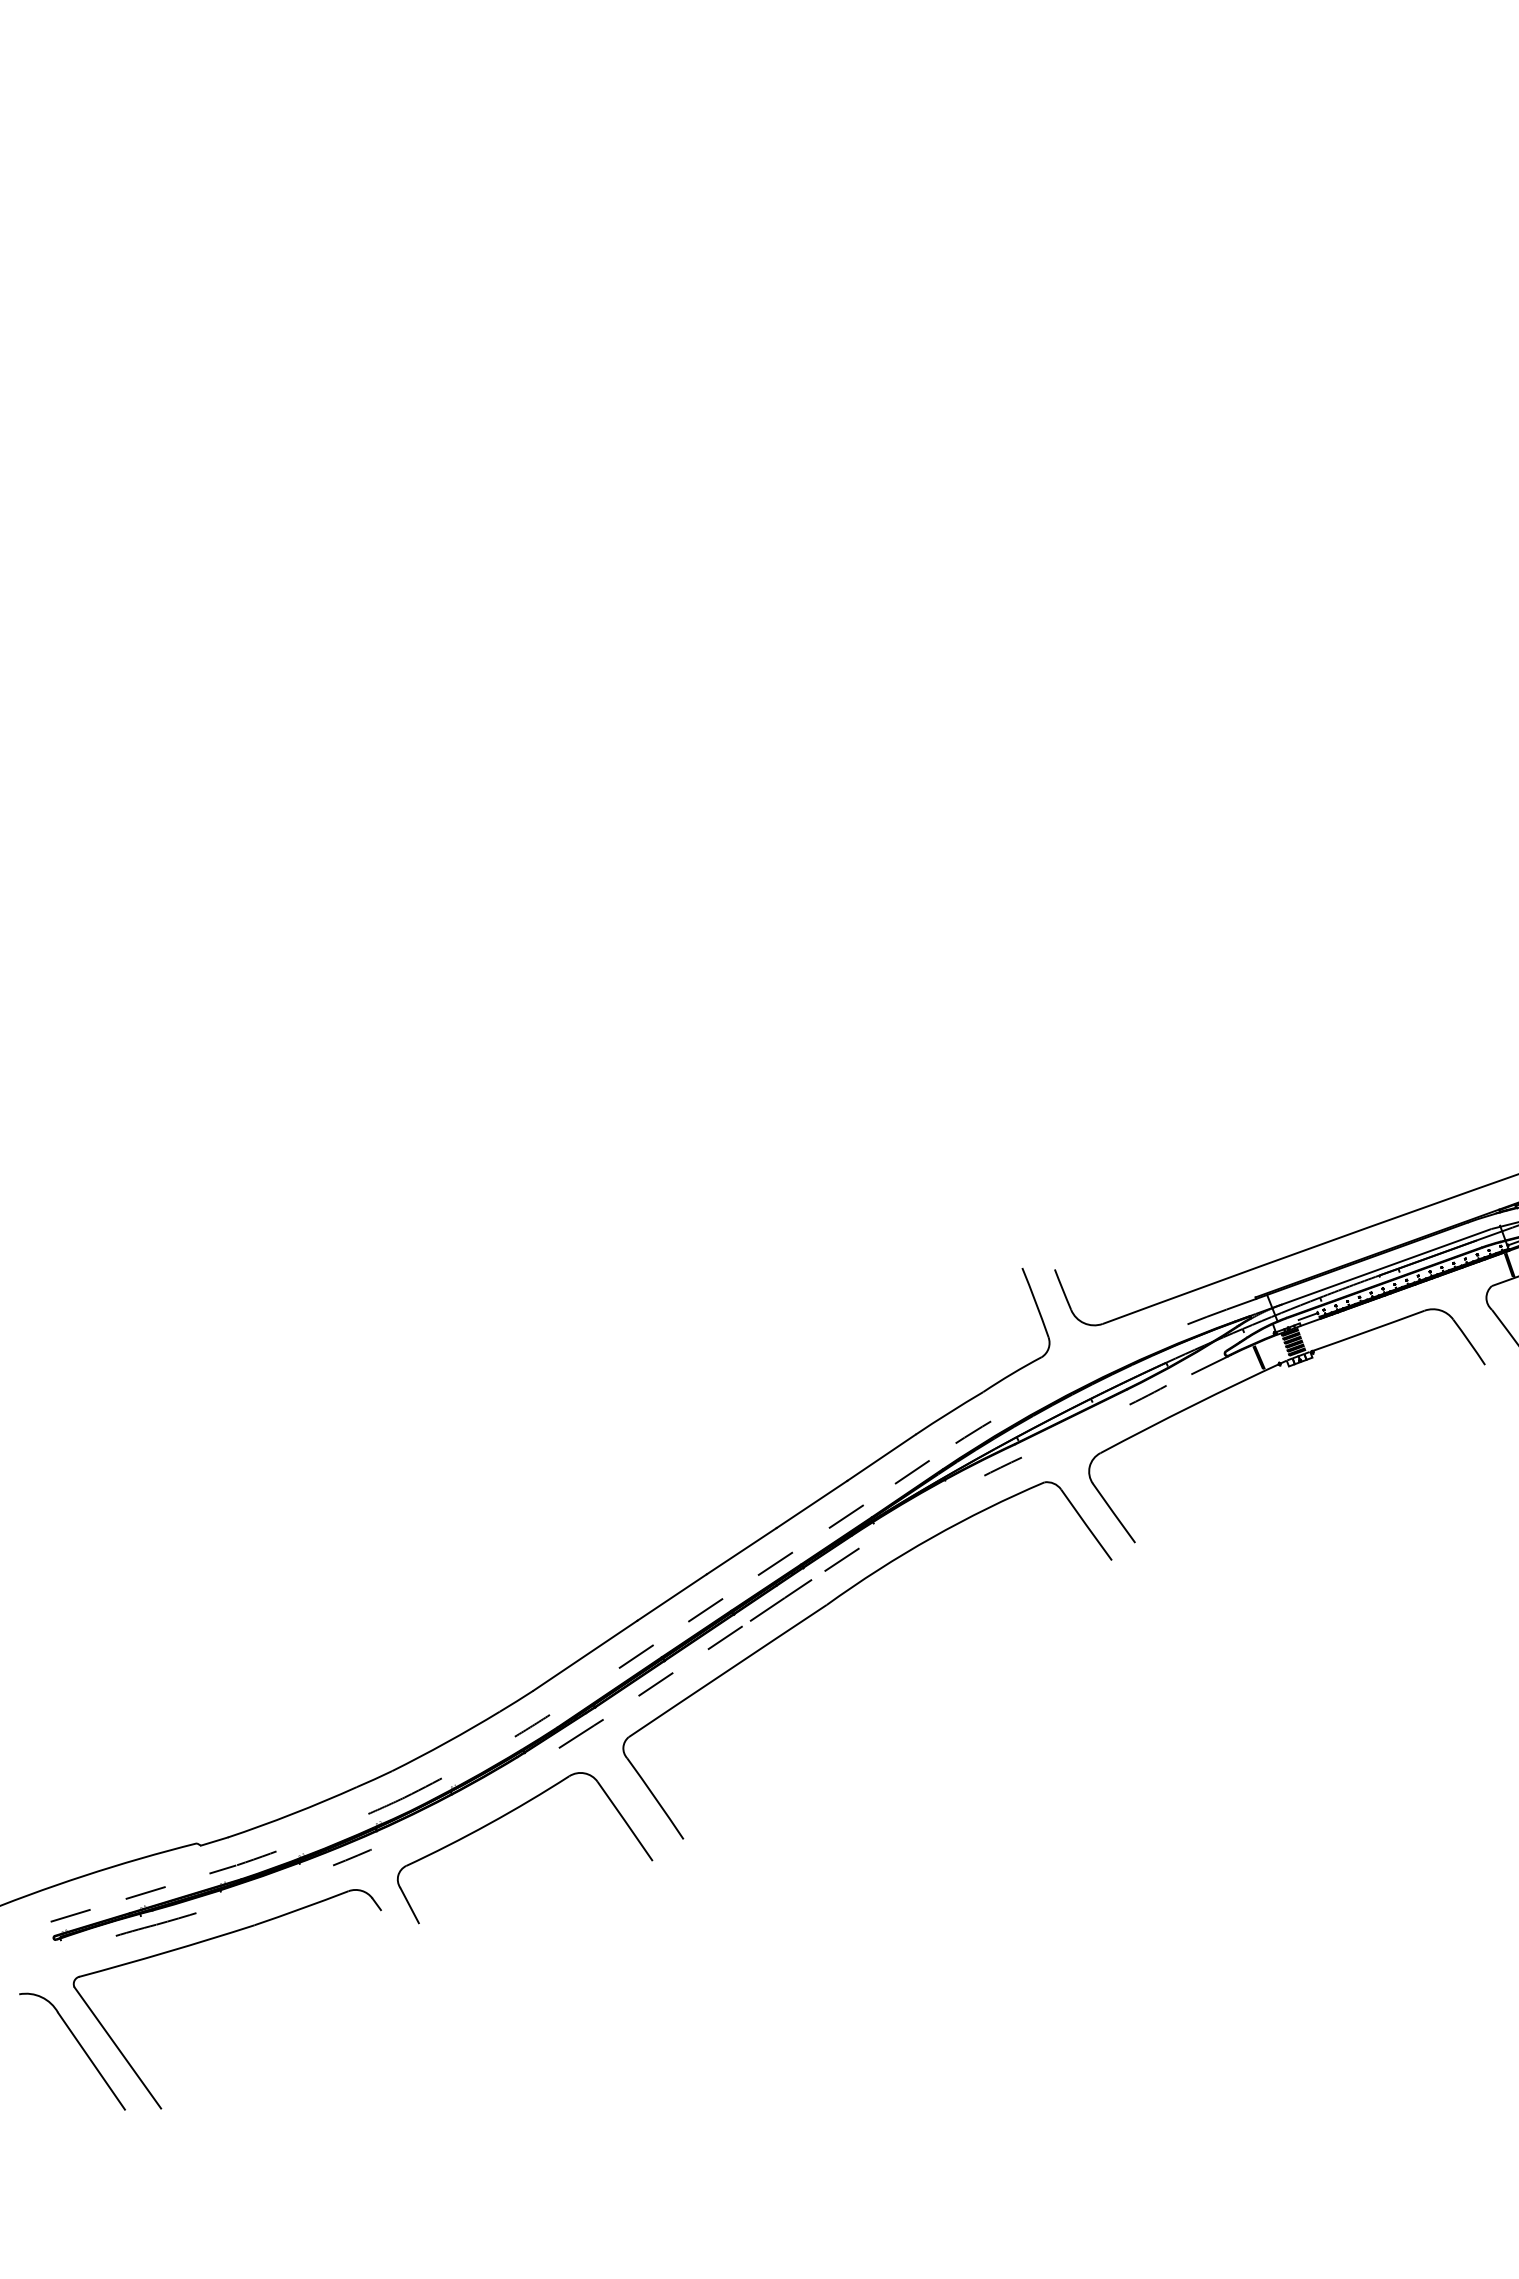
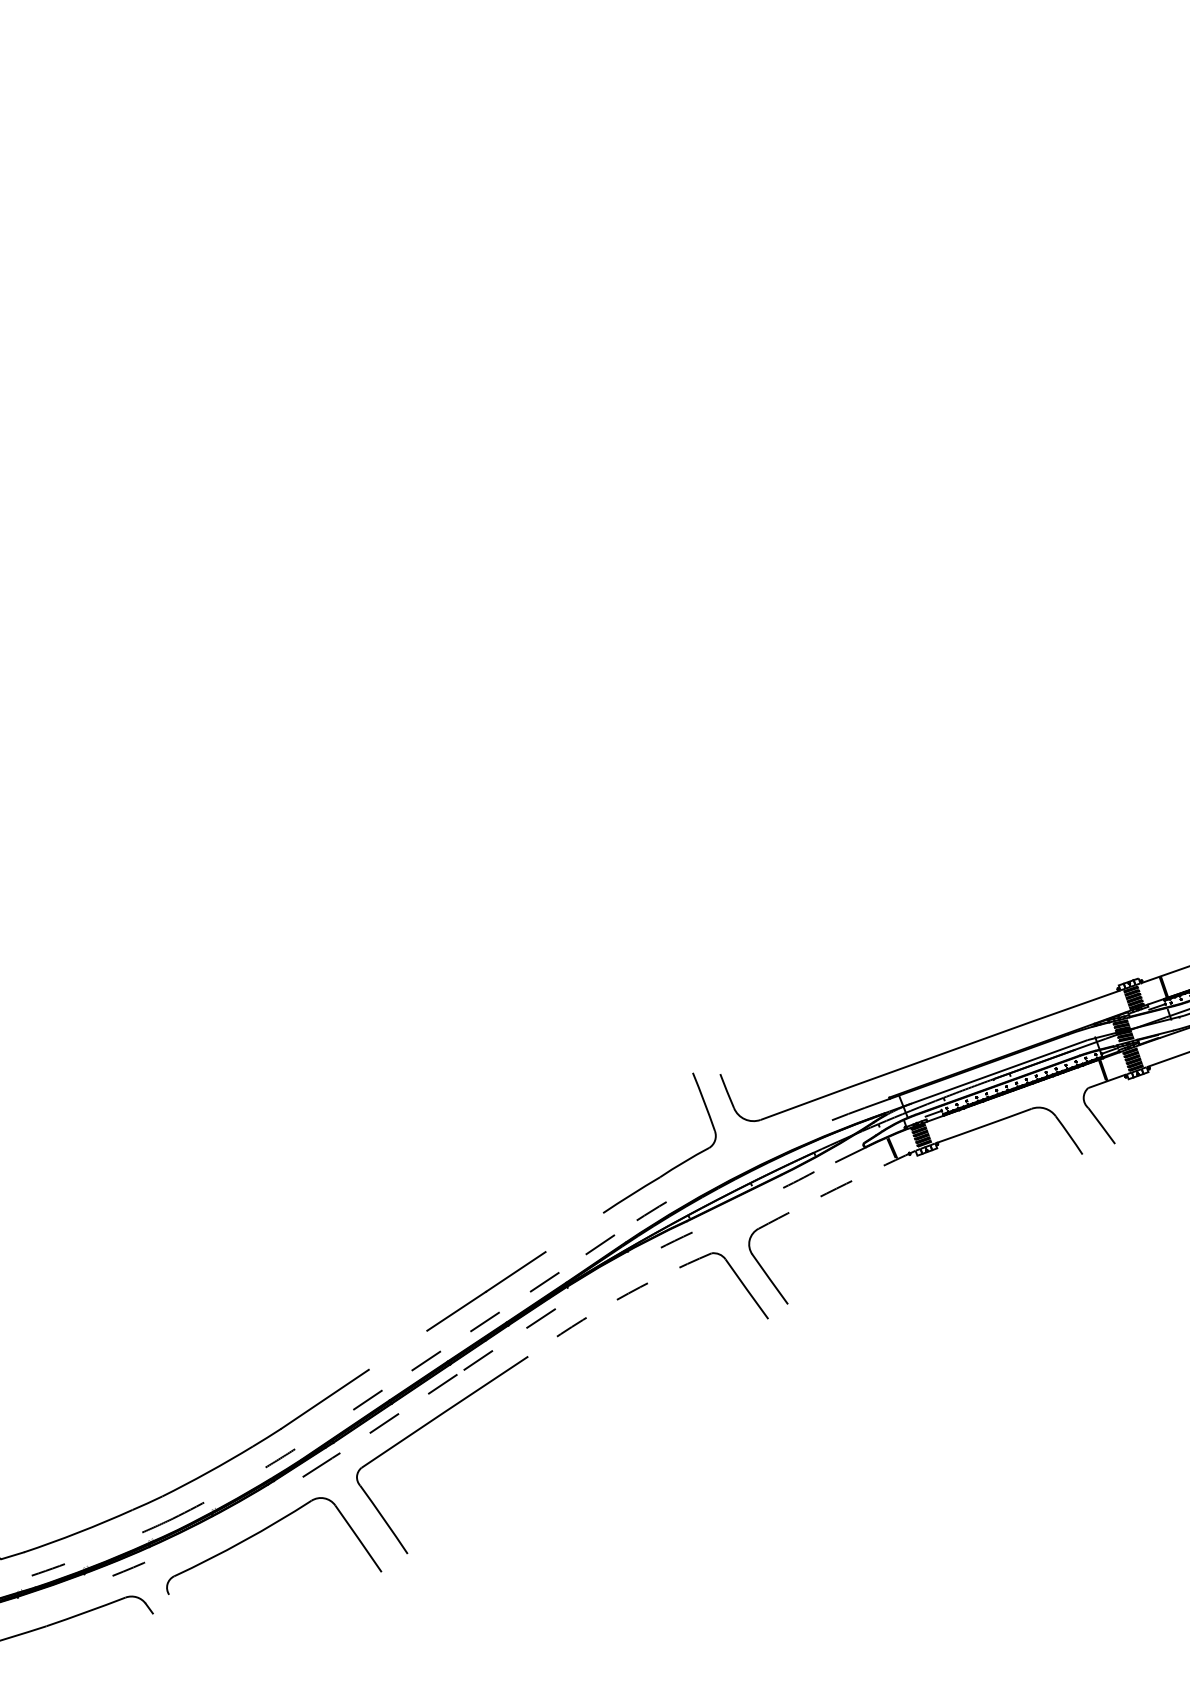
arc: (1193, 1405) -> (837, 1188), solid -> dashed
line: (881, 1457) -> (574, 1232), removed
arc: (932, 1537) -> (617, 1299), solid -> dashed
line: (798, 1588) -> (504, 1342), removed
line: (671, 1597) -> (397, 1350), removed
line: (222, 1869) -> (19, 1579), removed
line: (409, 1905) -> (176, 1609), removed

